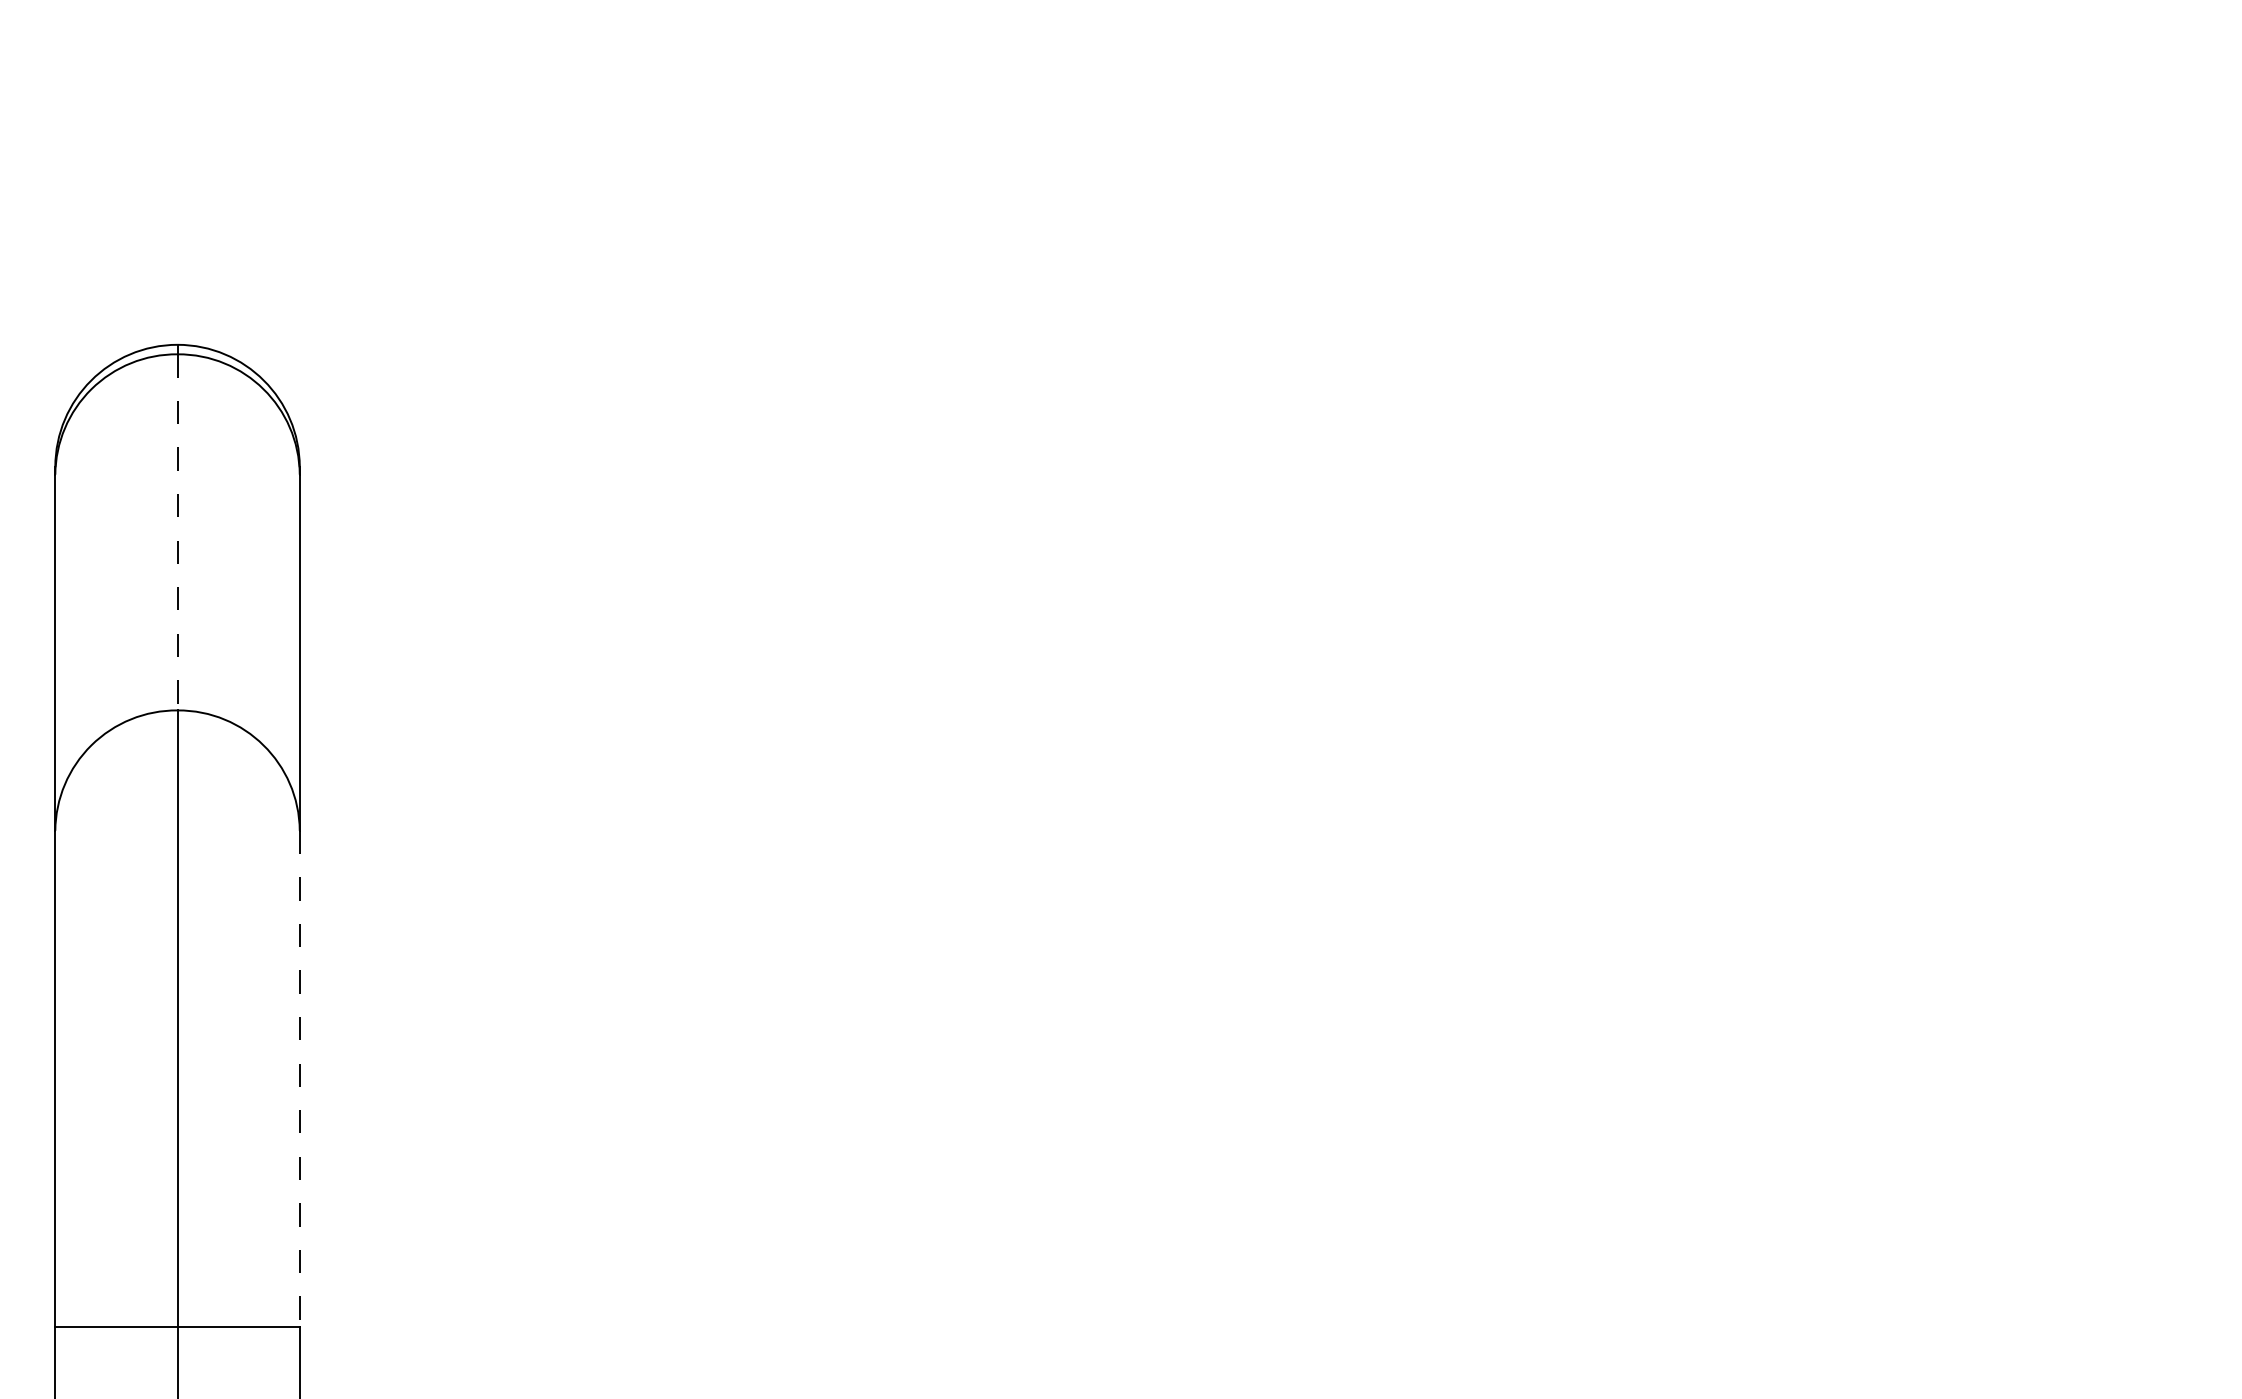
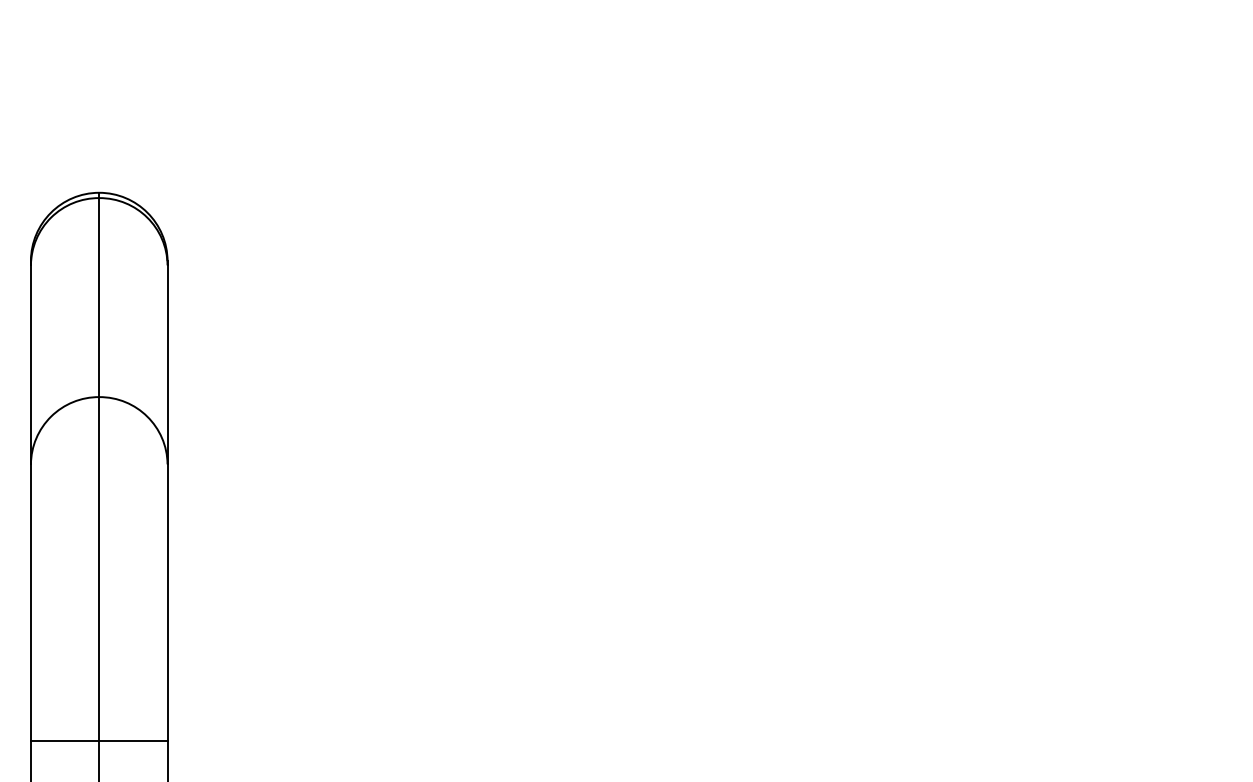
line: (177, 532) -> (99, 297), dashed -> solid
line: (299, 1077) -> (167, 602), dashed -> solid

